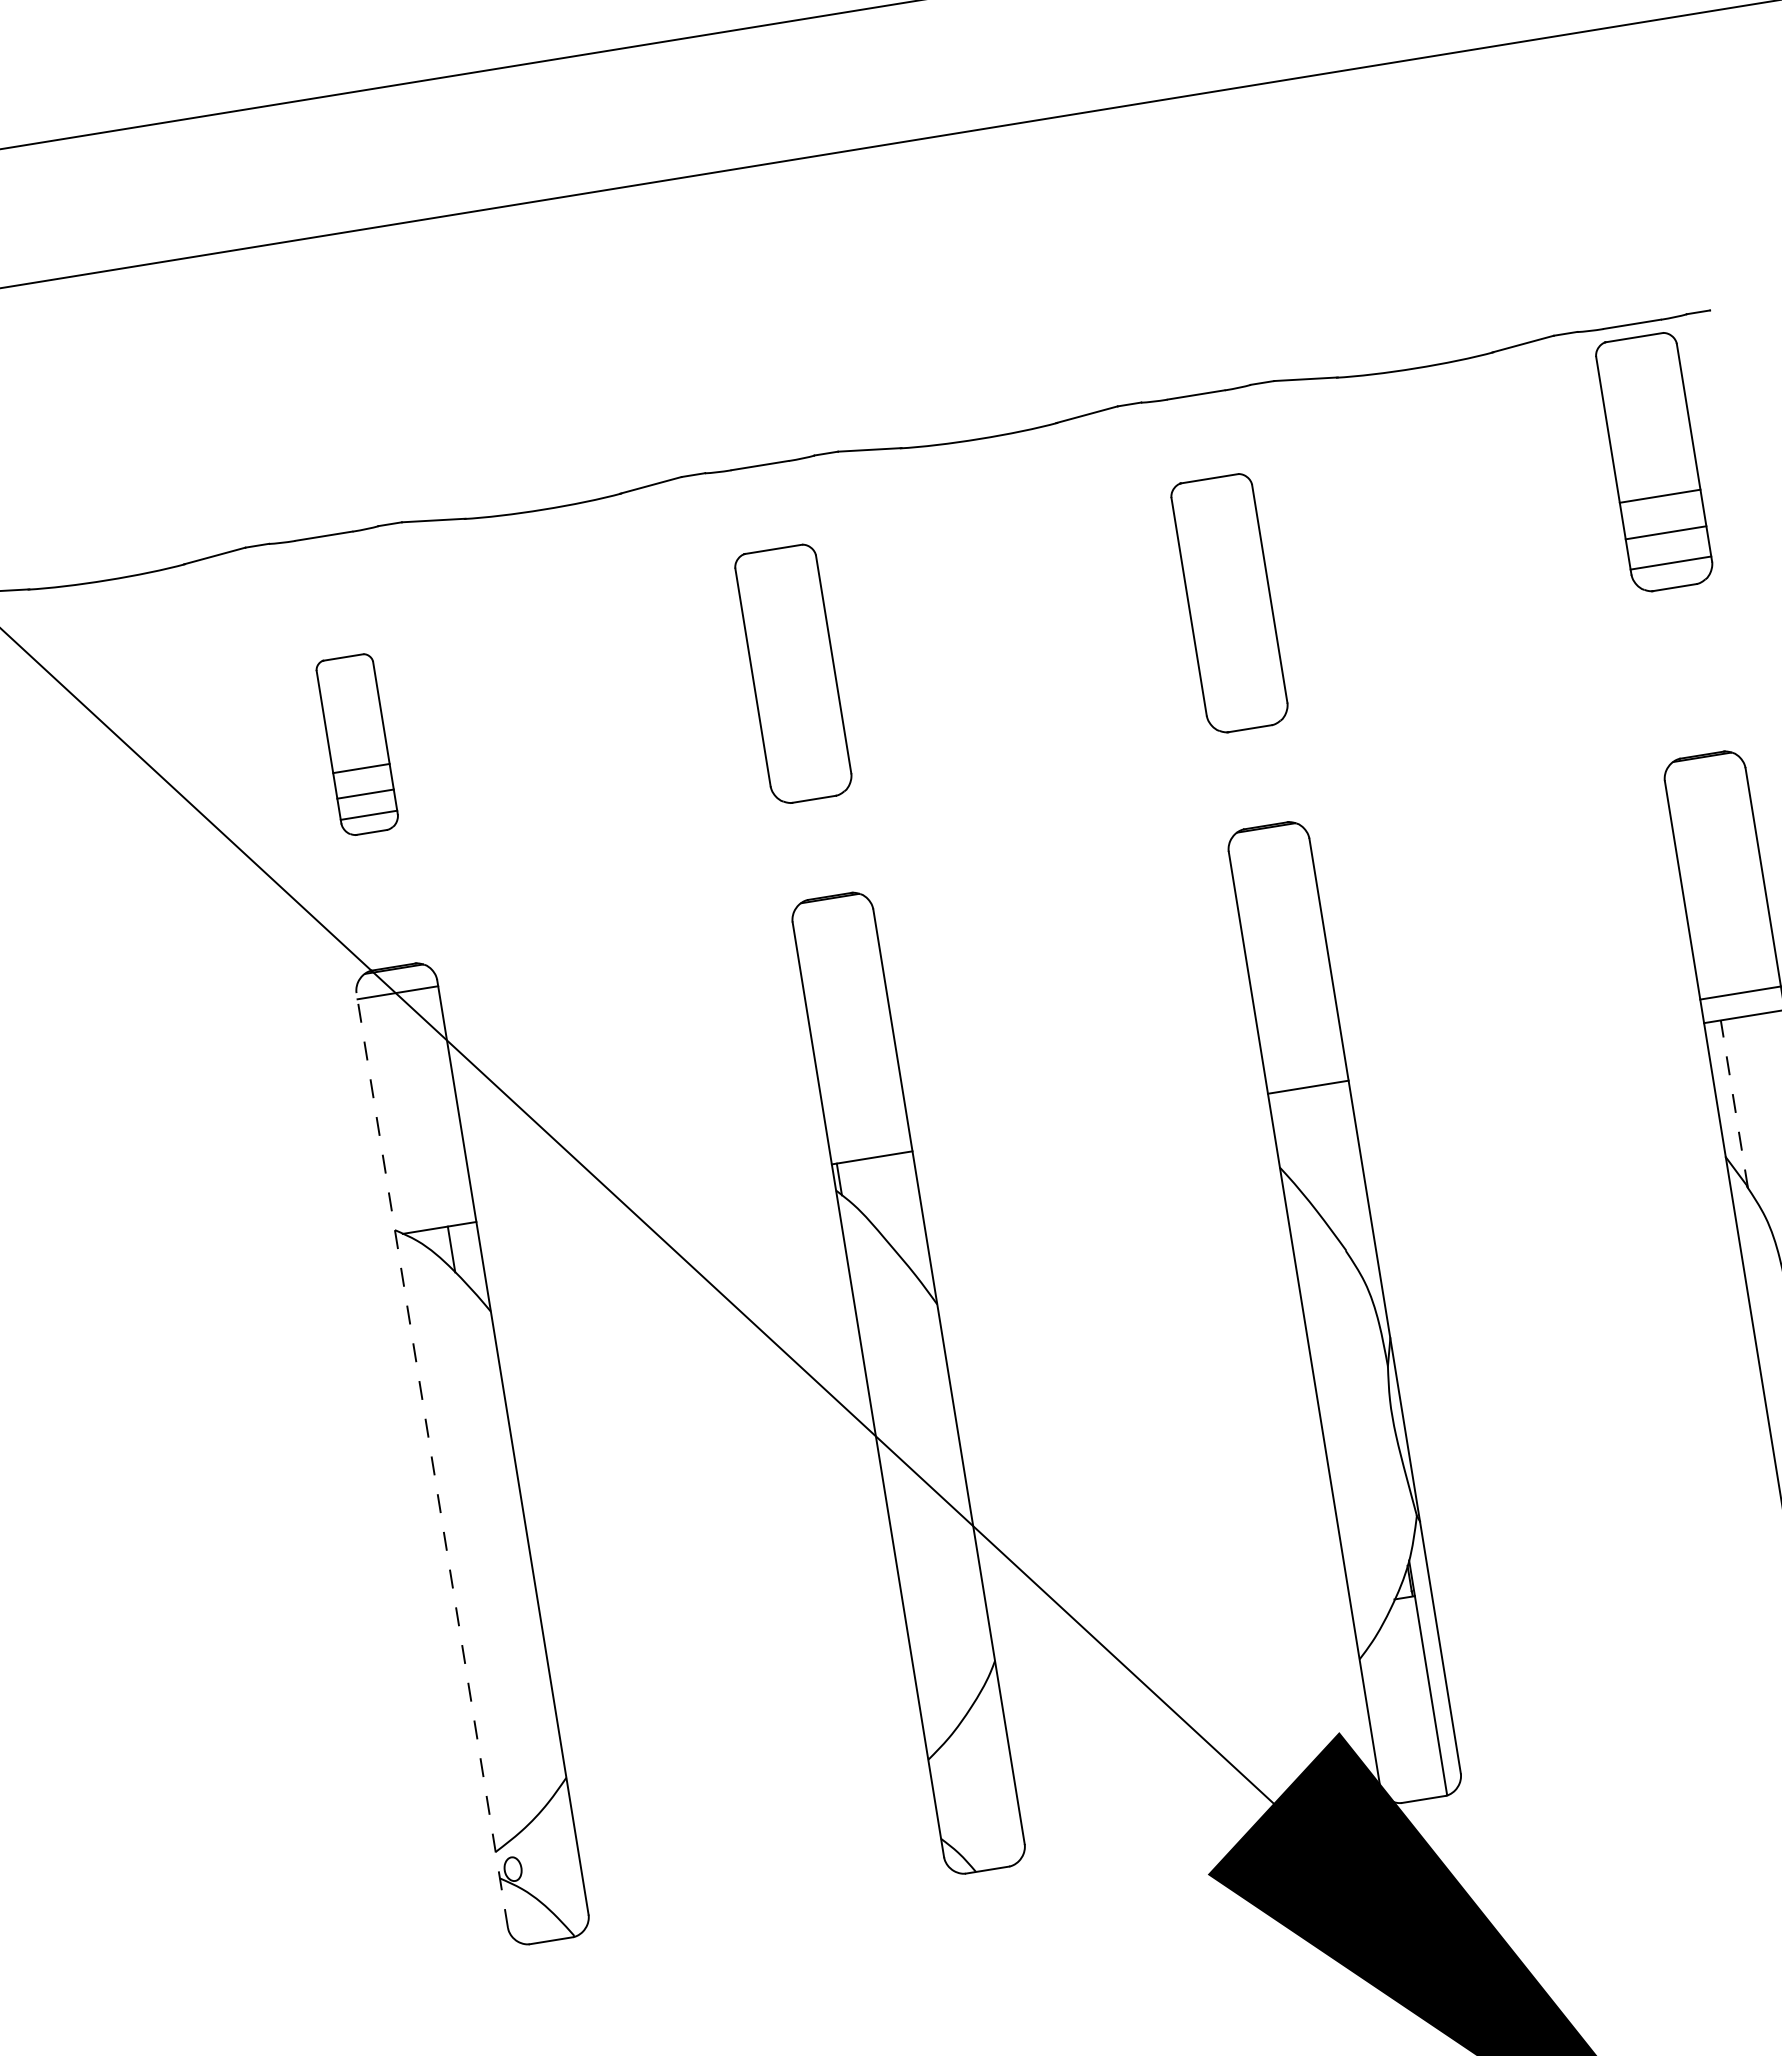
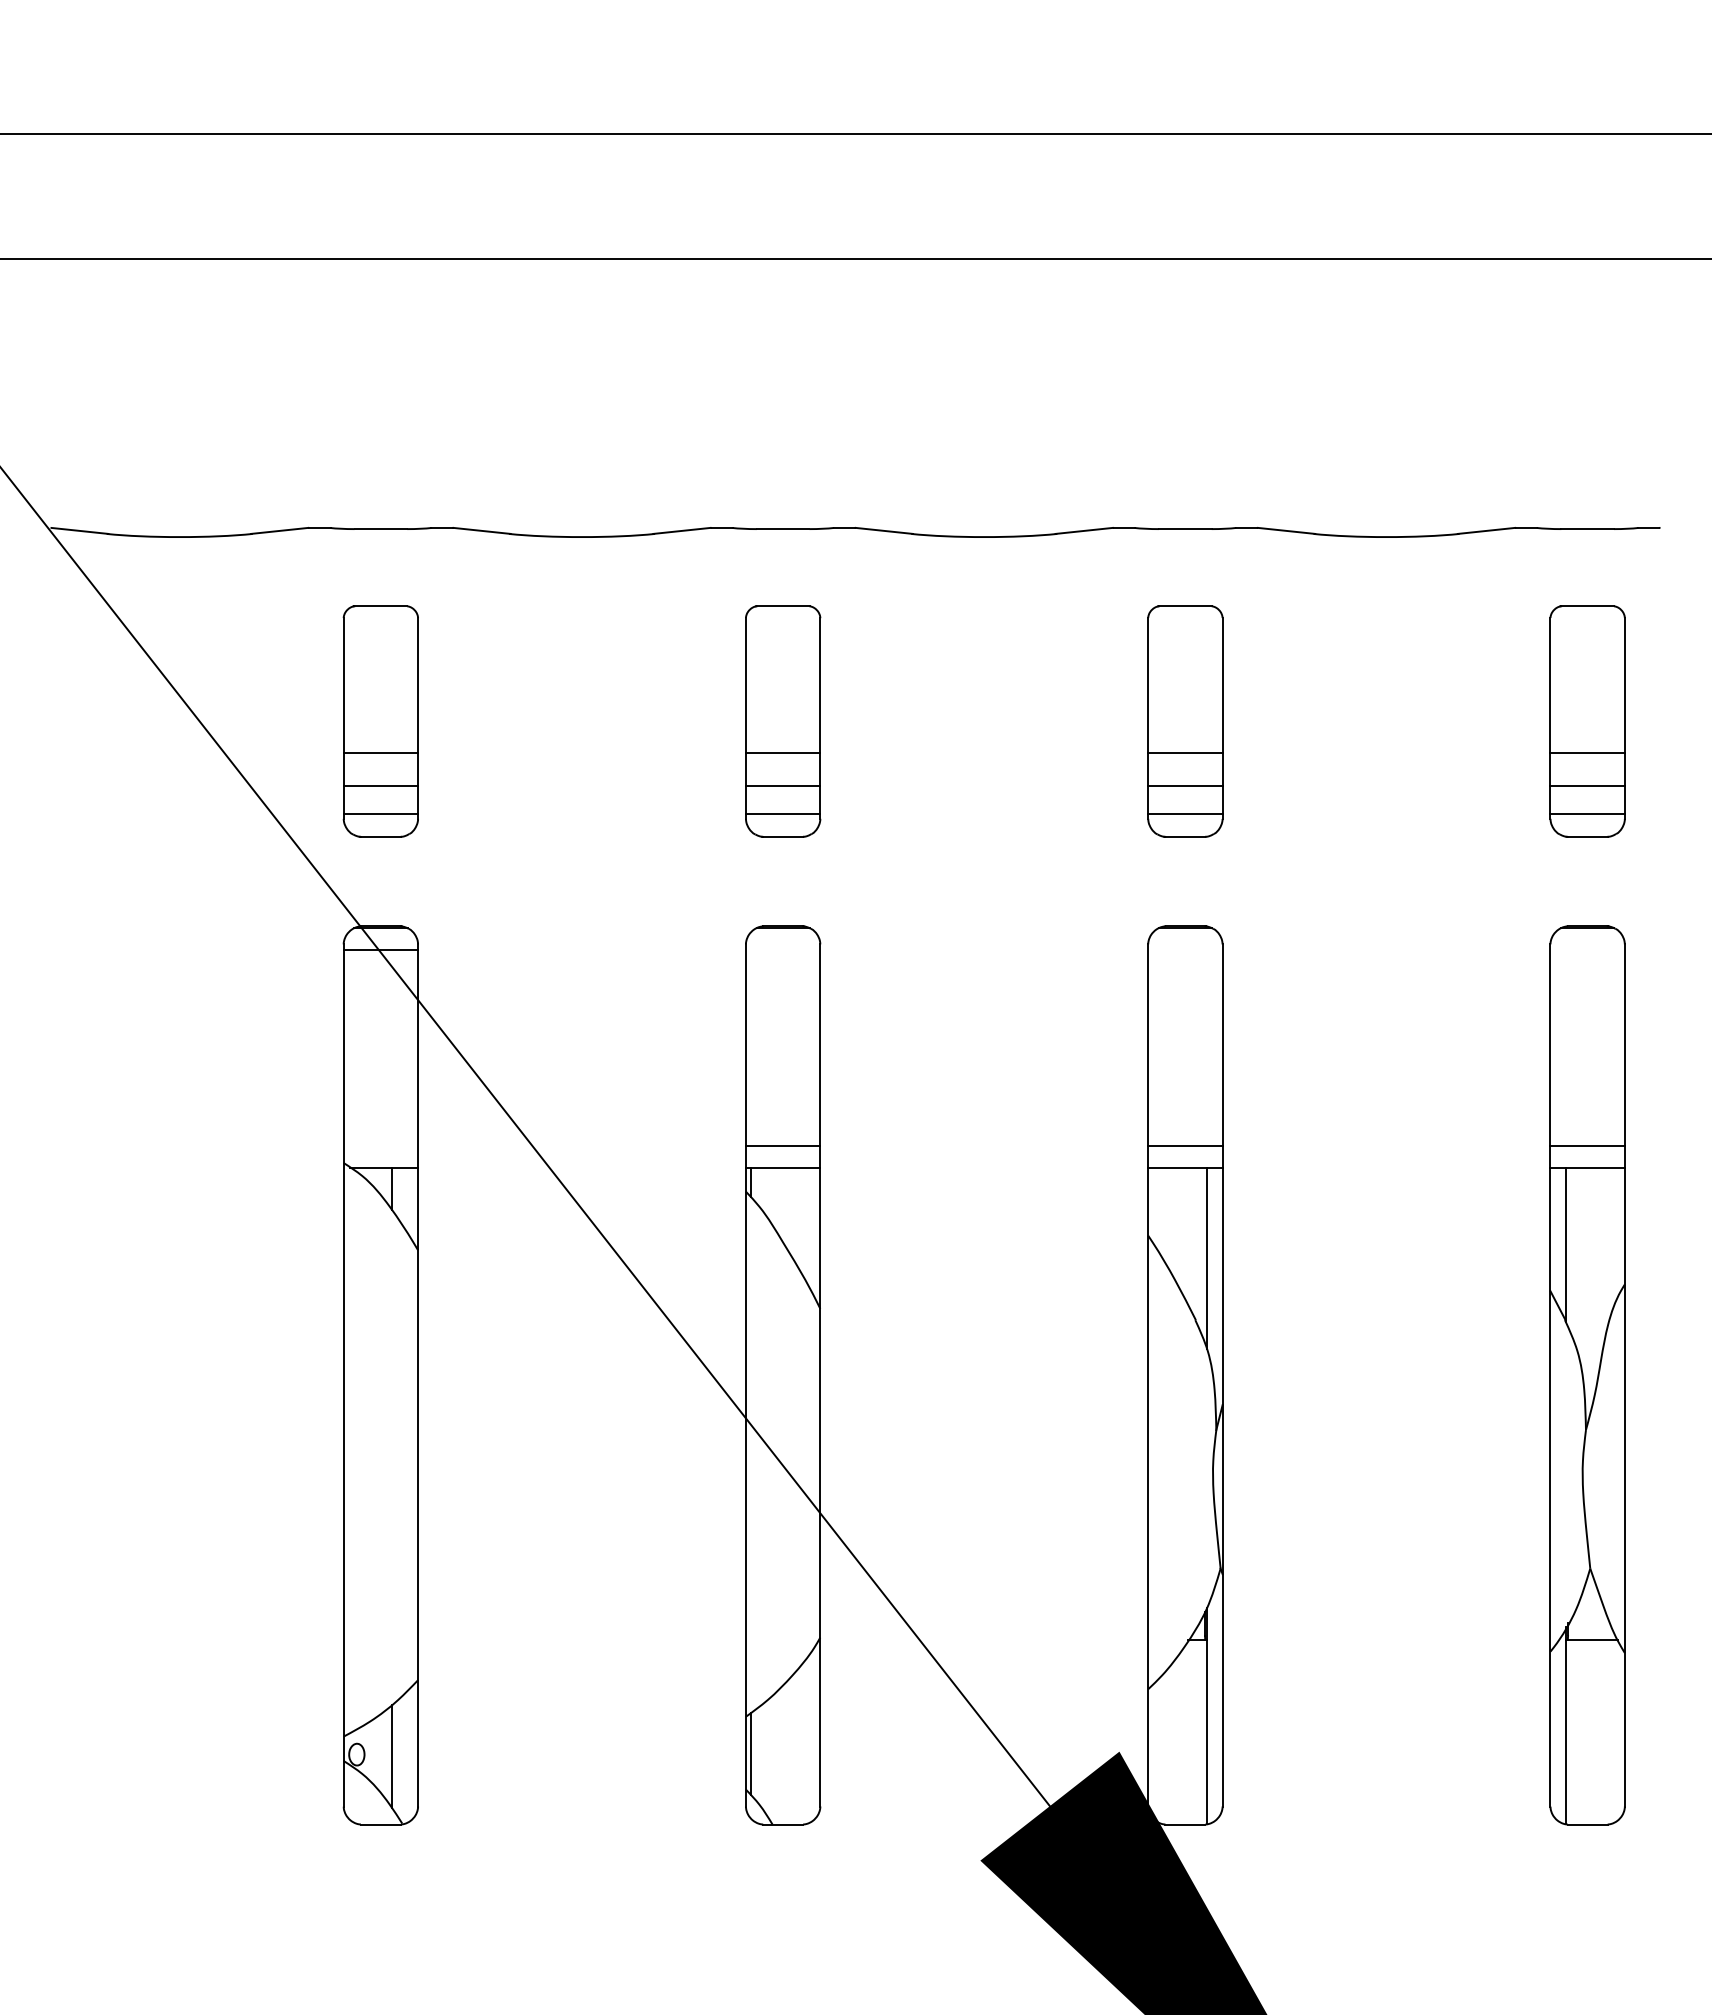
part: (1654, 462) -> (1587, 721), moved
line: (1235, 637) -> (1185, 752), added
line: (1241, 674) -> (1185, 786), added
line: (1246, 704) -> (1185, 814), added
line: (798, 707) -> (782, 752), added
part: (357, 744) -> (380, 721), size x1.43
line: (804, 744) -> (782, 786), added
line: (809, 775) -> (782, 814), added
line: (1304, 1063) -> (1185, 1145), added
line: (1733, 1103) -> (1565, 1244), dashed -> solid
line: (867, 1134) -> (782, 1145), added
line: (1348, 1181) -> (1207, 1258), added
line: (432, 1460) -> (343, 1375), dashed -> solid
line: (939, 1798) -> (750, 1753), added
line: (550, 1864) -> (391, 1755), added

